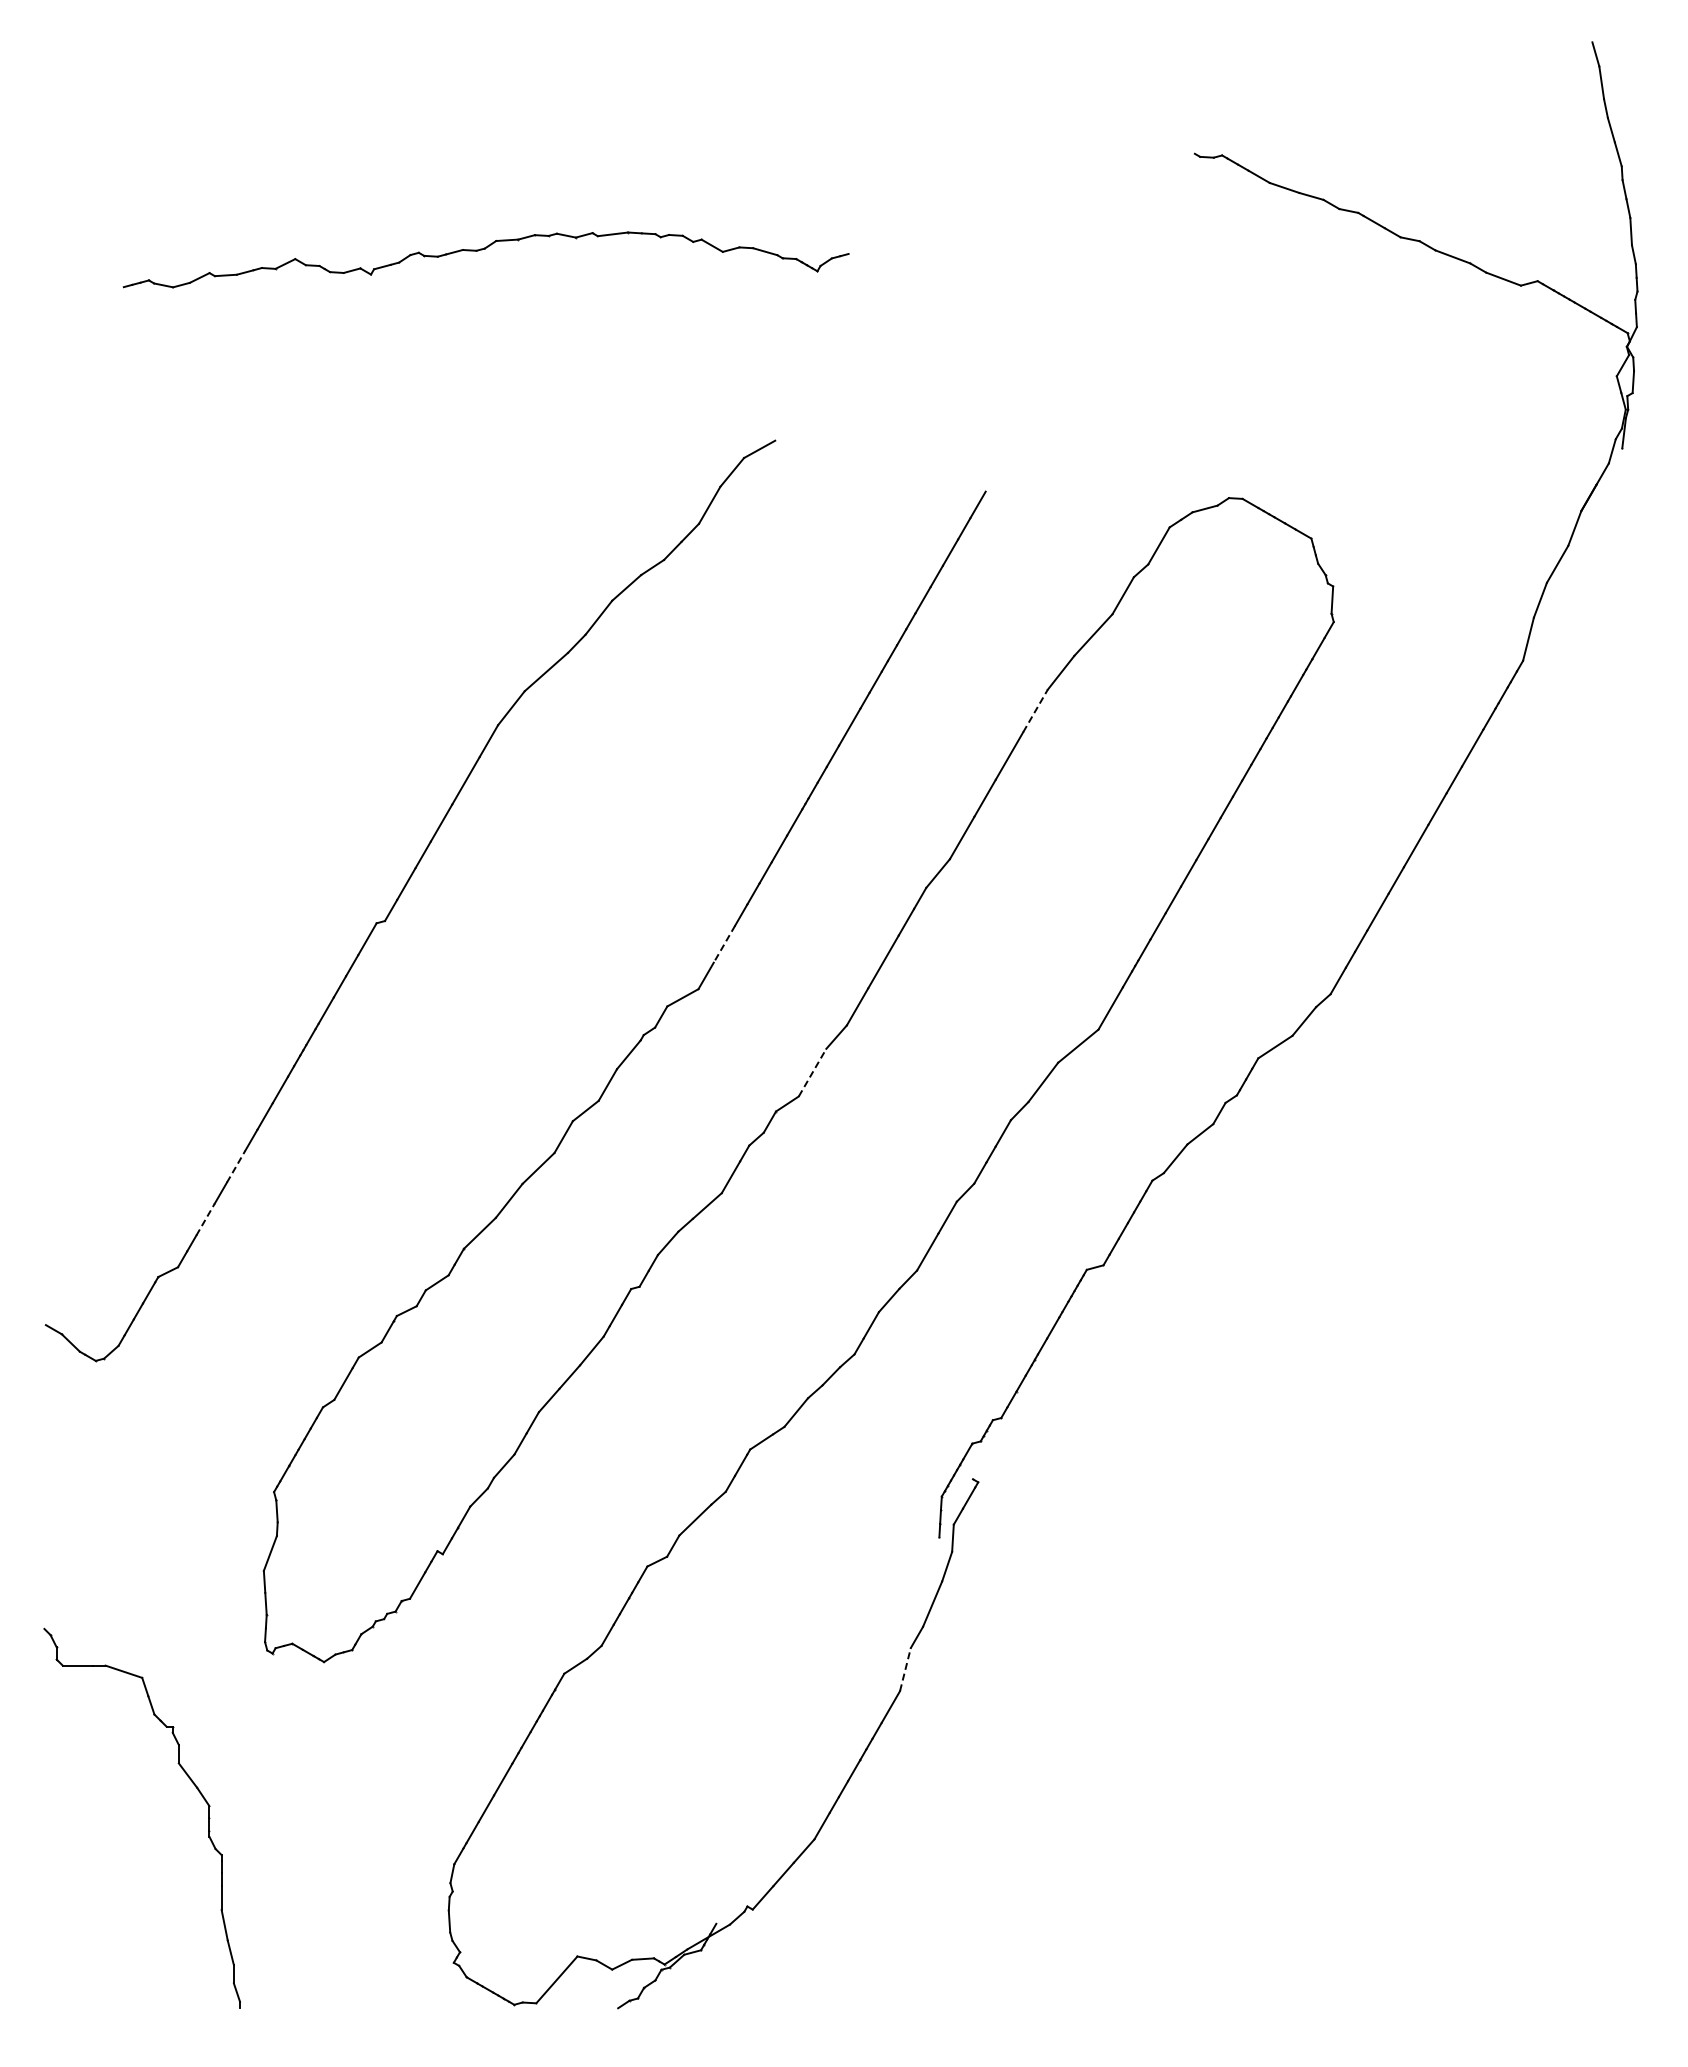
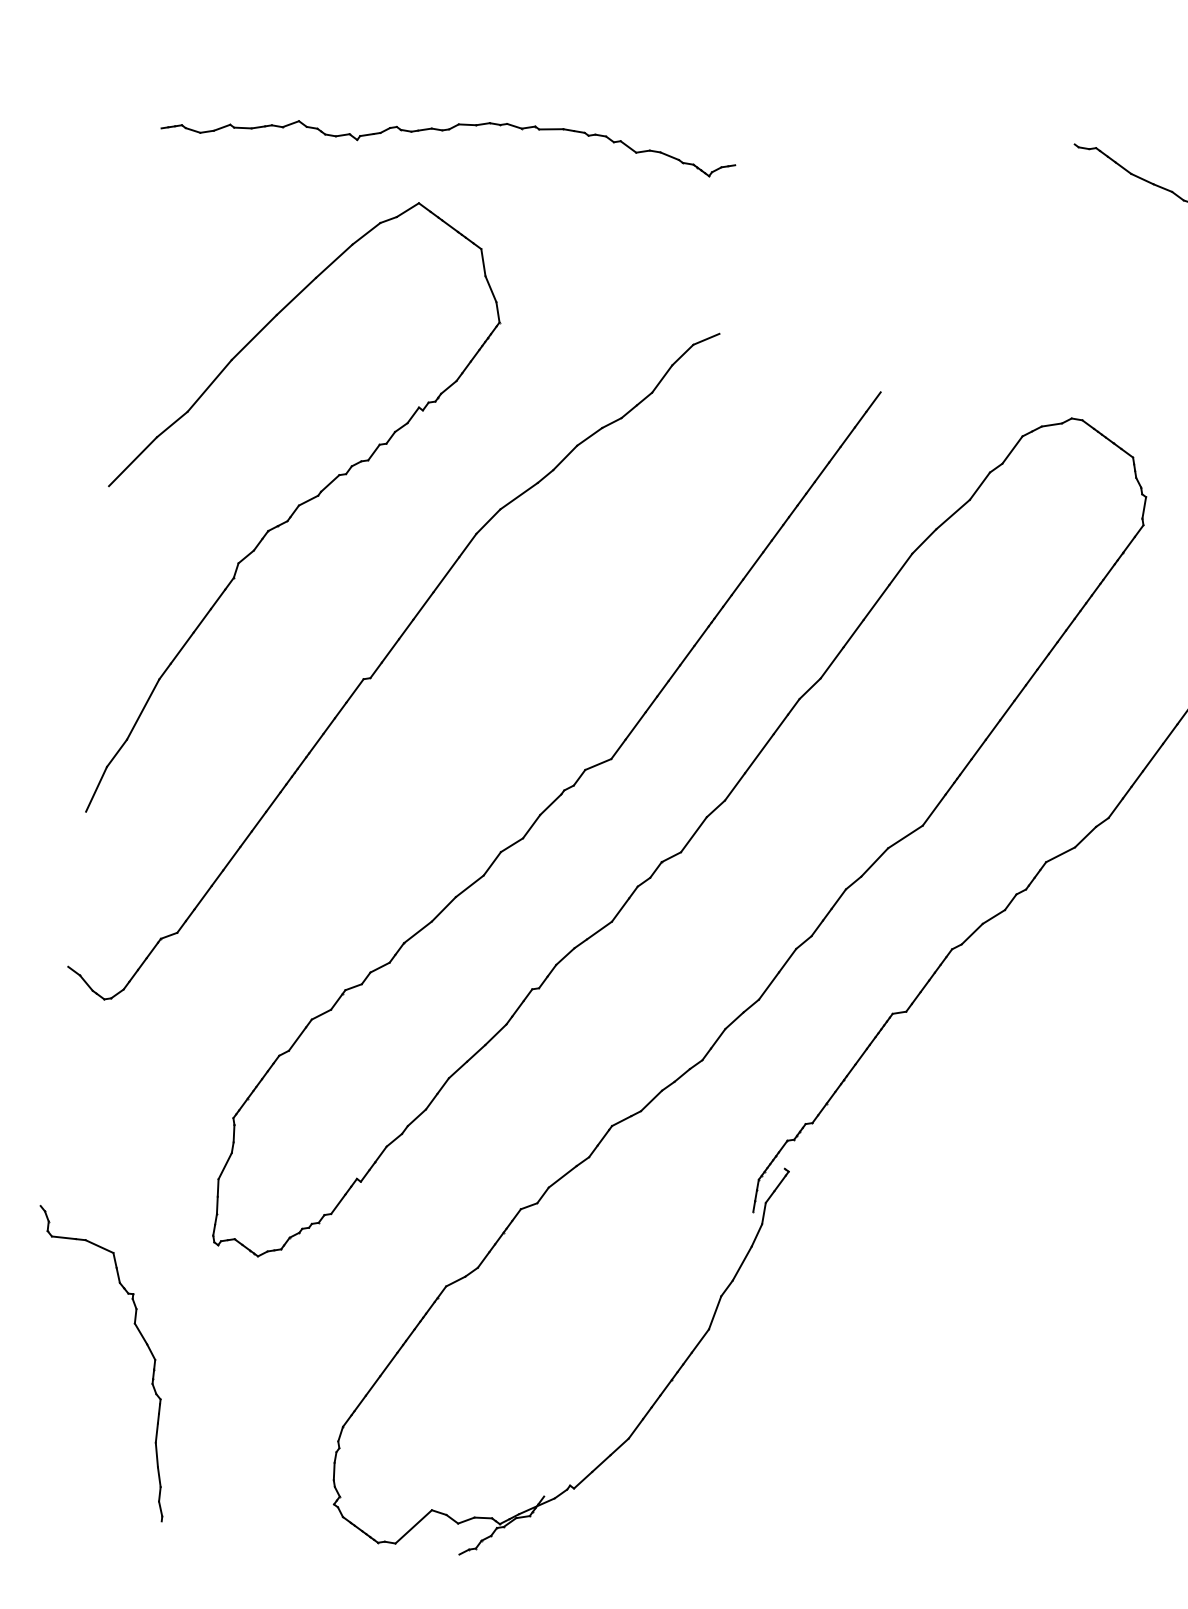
part: (482, 250) -> (447, 130), moved
line: (1035, 710) -> (900, 568), dashed -> solid
part: (264, 722) -> (292, 511), added
line: (724, 944) -> (635, 726), dashed -> solid
line: (812, 1072) -> (693, 834), dashed -> solid
line: (236, 1166) -> (232, 858), dashed -> solid
line: (205, 1219) -> (203, 897), dashed -> solid
line: (905, 1669) -> (715, 1312), dashed -> solid

